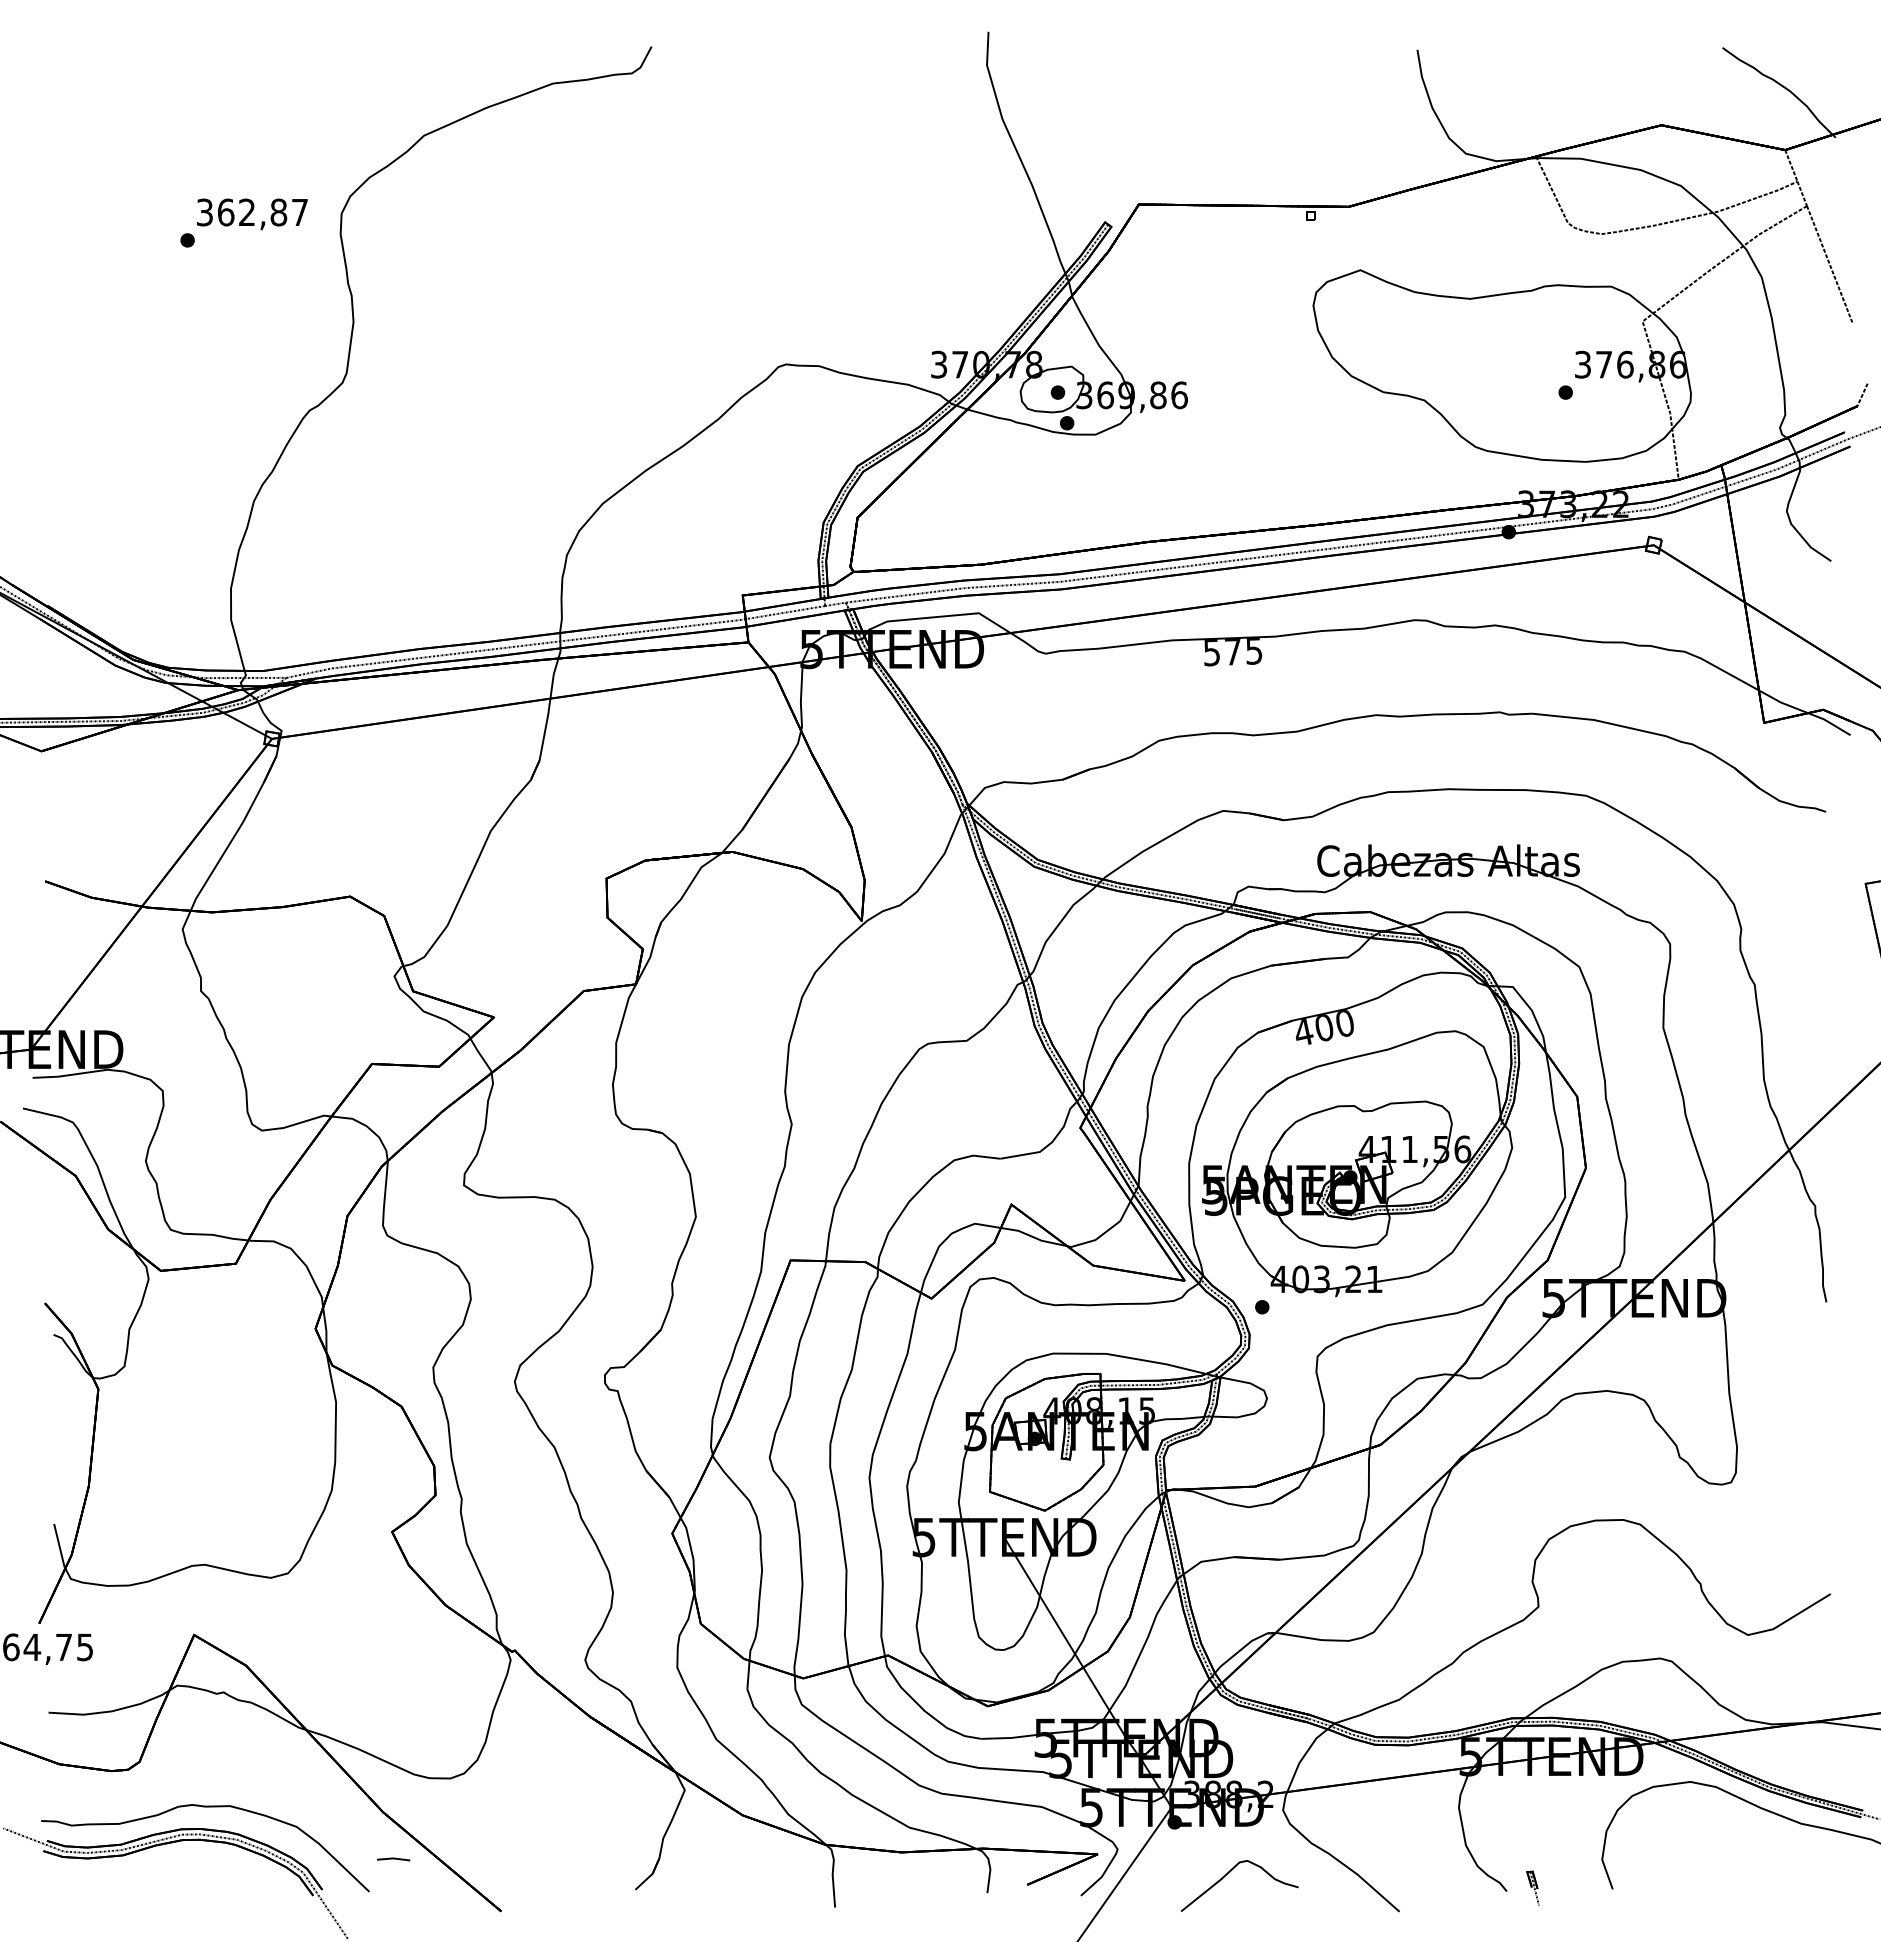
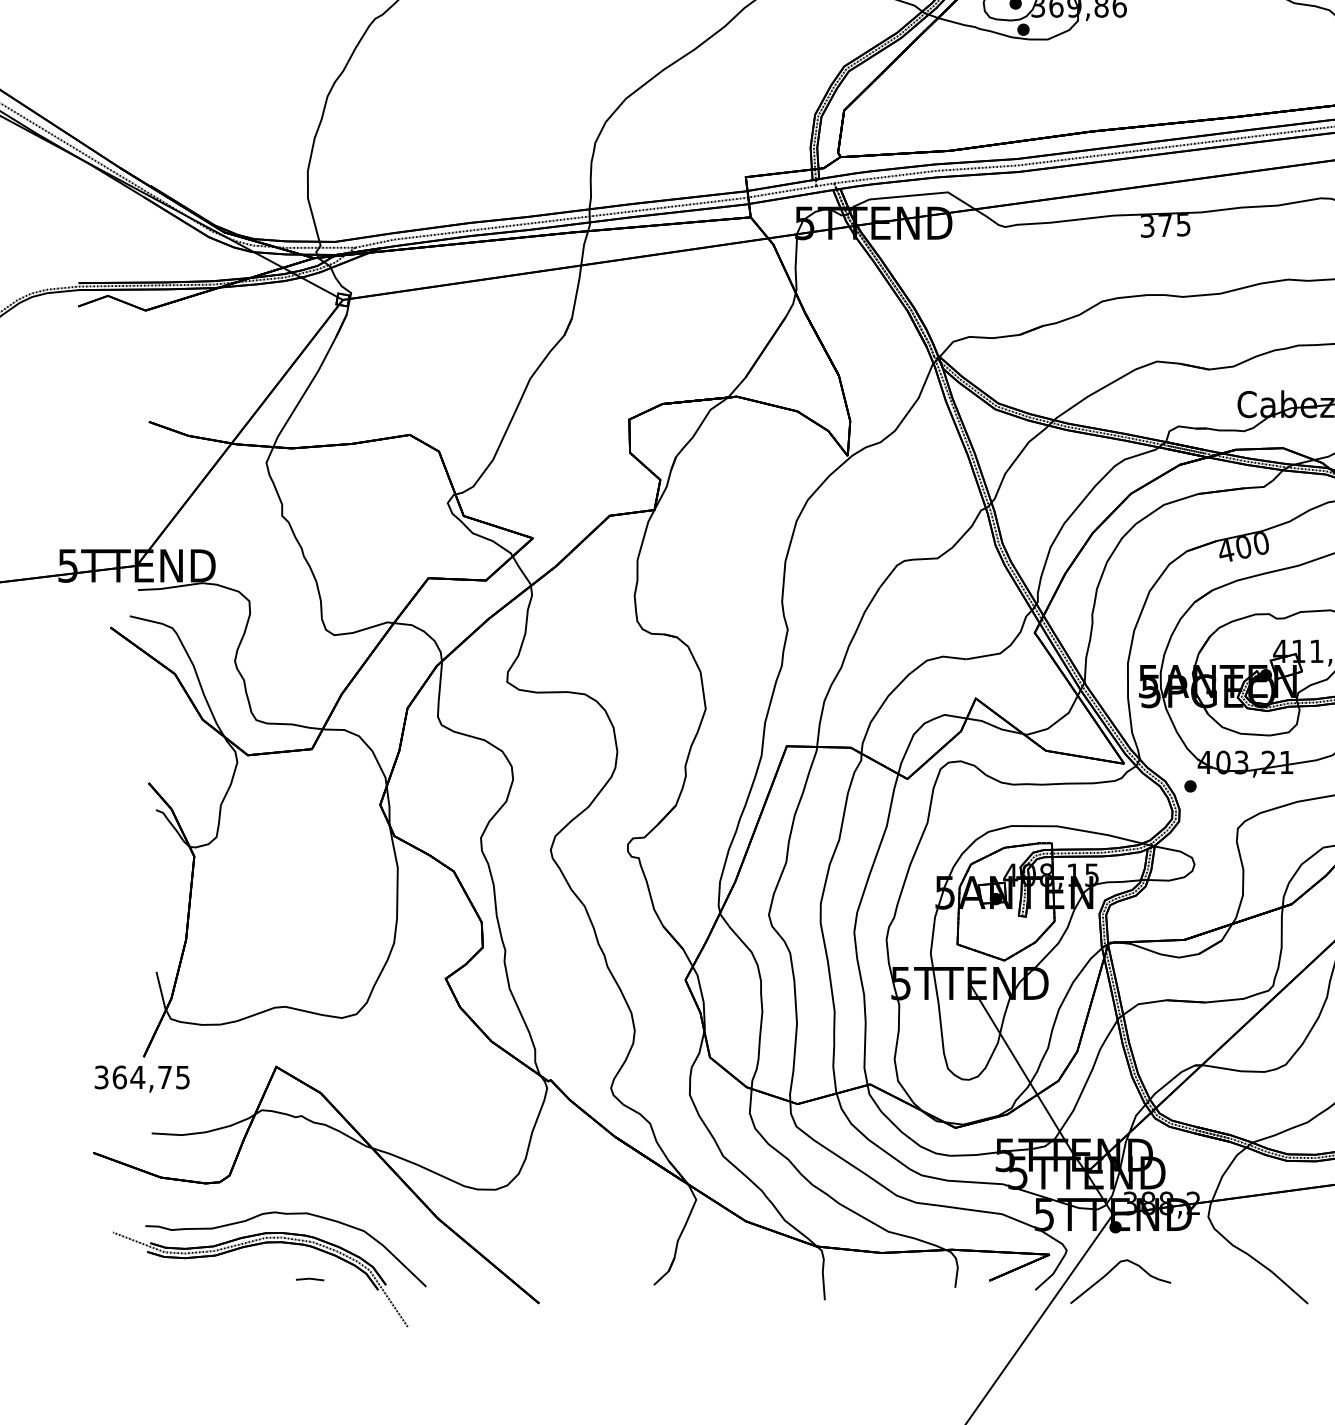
text: (1212, 652) -> (1147, 225), 575 -> 375
line: (393, 1859) -> (309, 1279), moved
curve: (1229, 1873) -> (1111, 1271), moved

